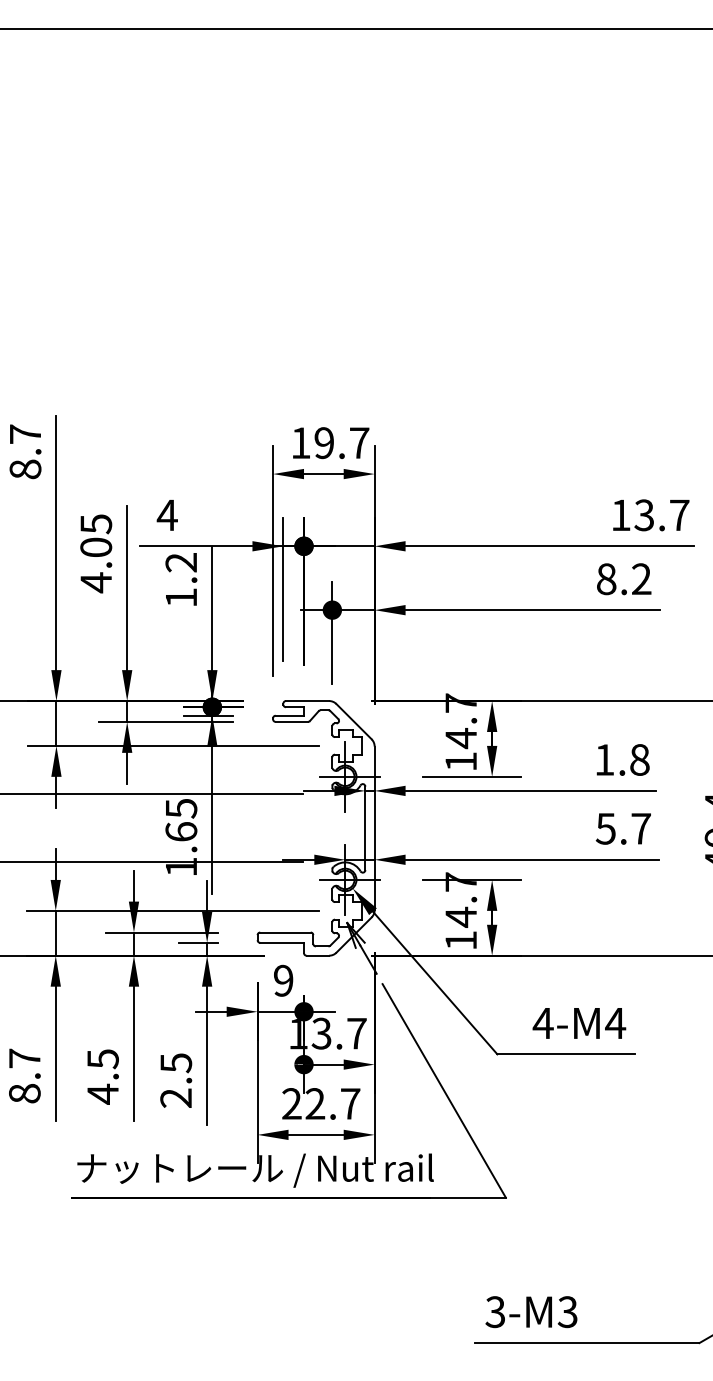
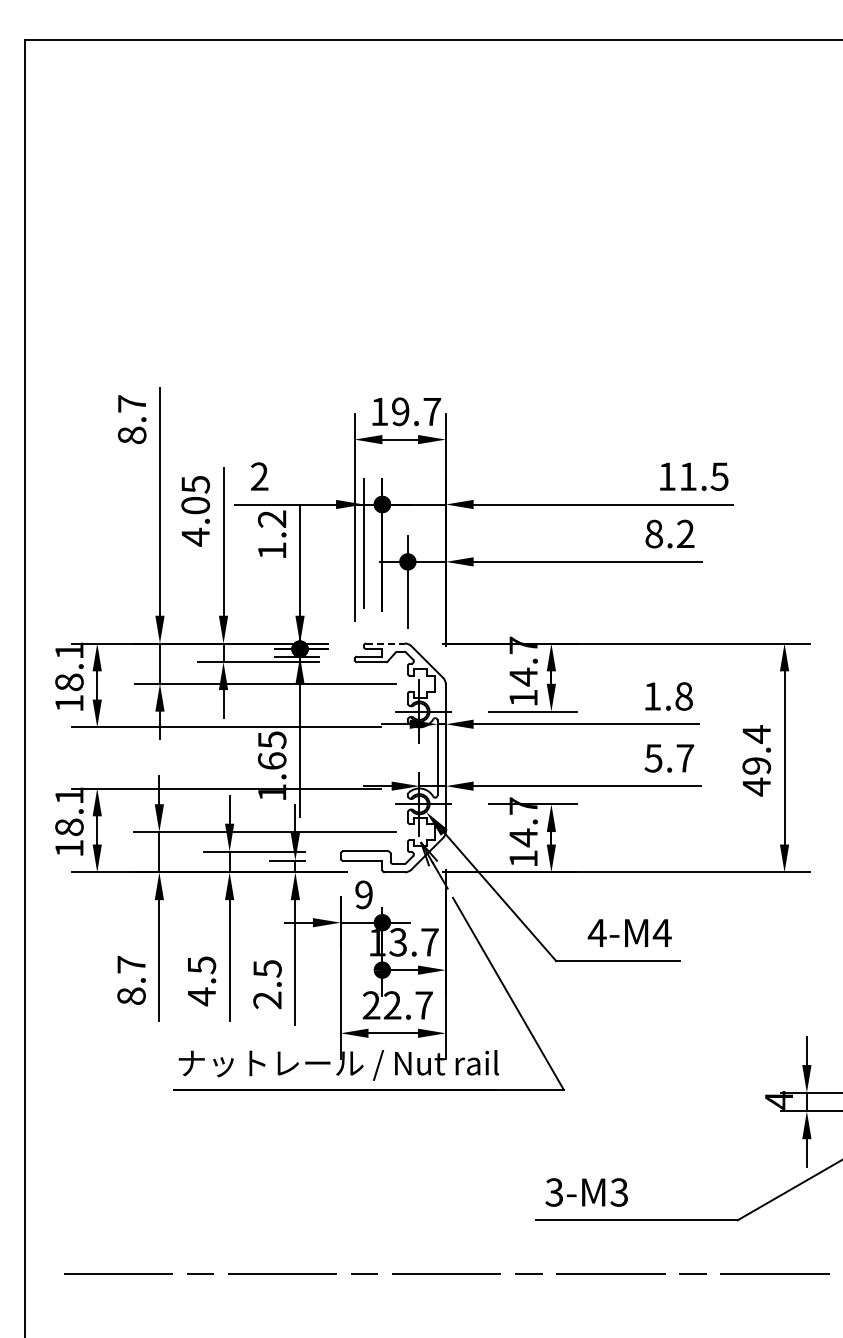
text: (167, 515) -> (259, 476), 4 -> 2
text: (661, 515) -> (703, 476), 13.7 -> 11.5
line: (308, 701) -> (386, 643), solid -> dashed

